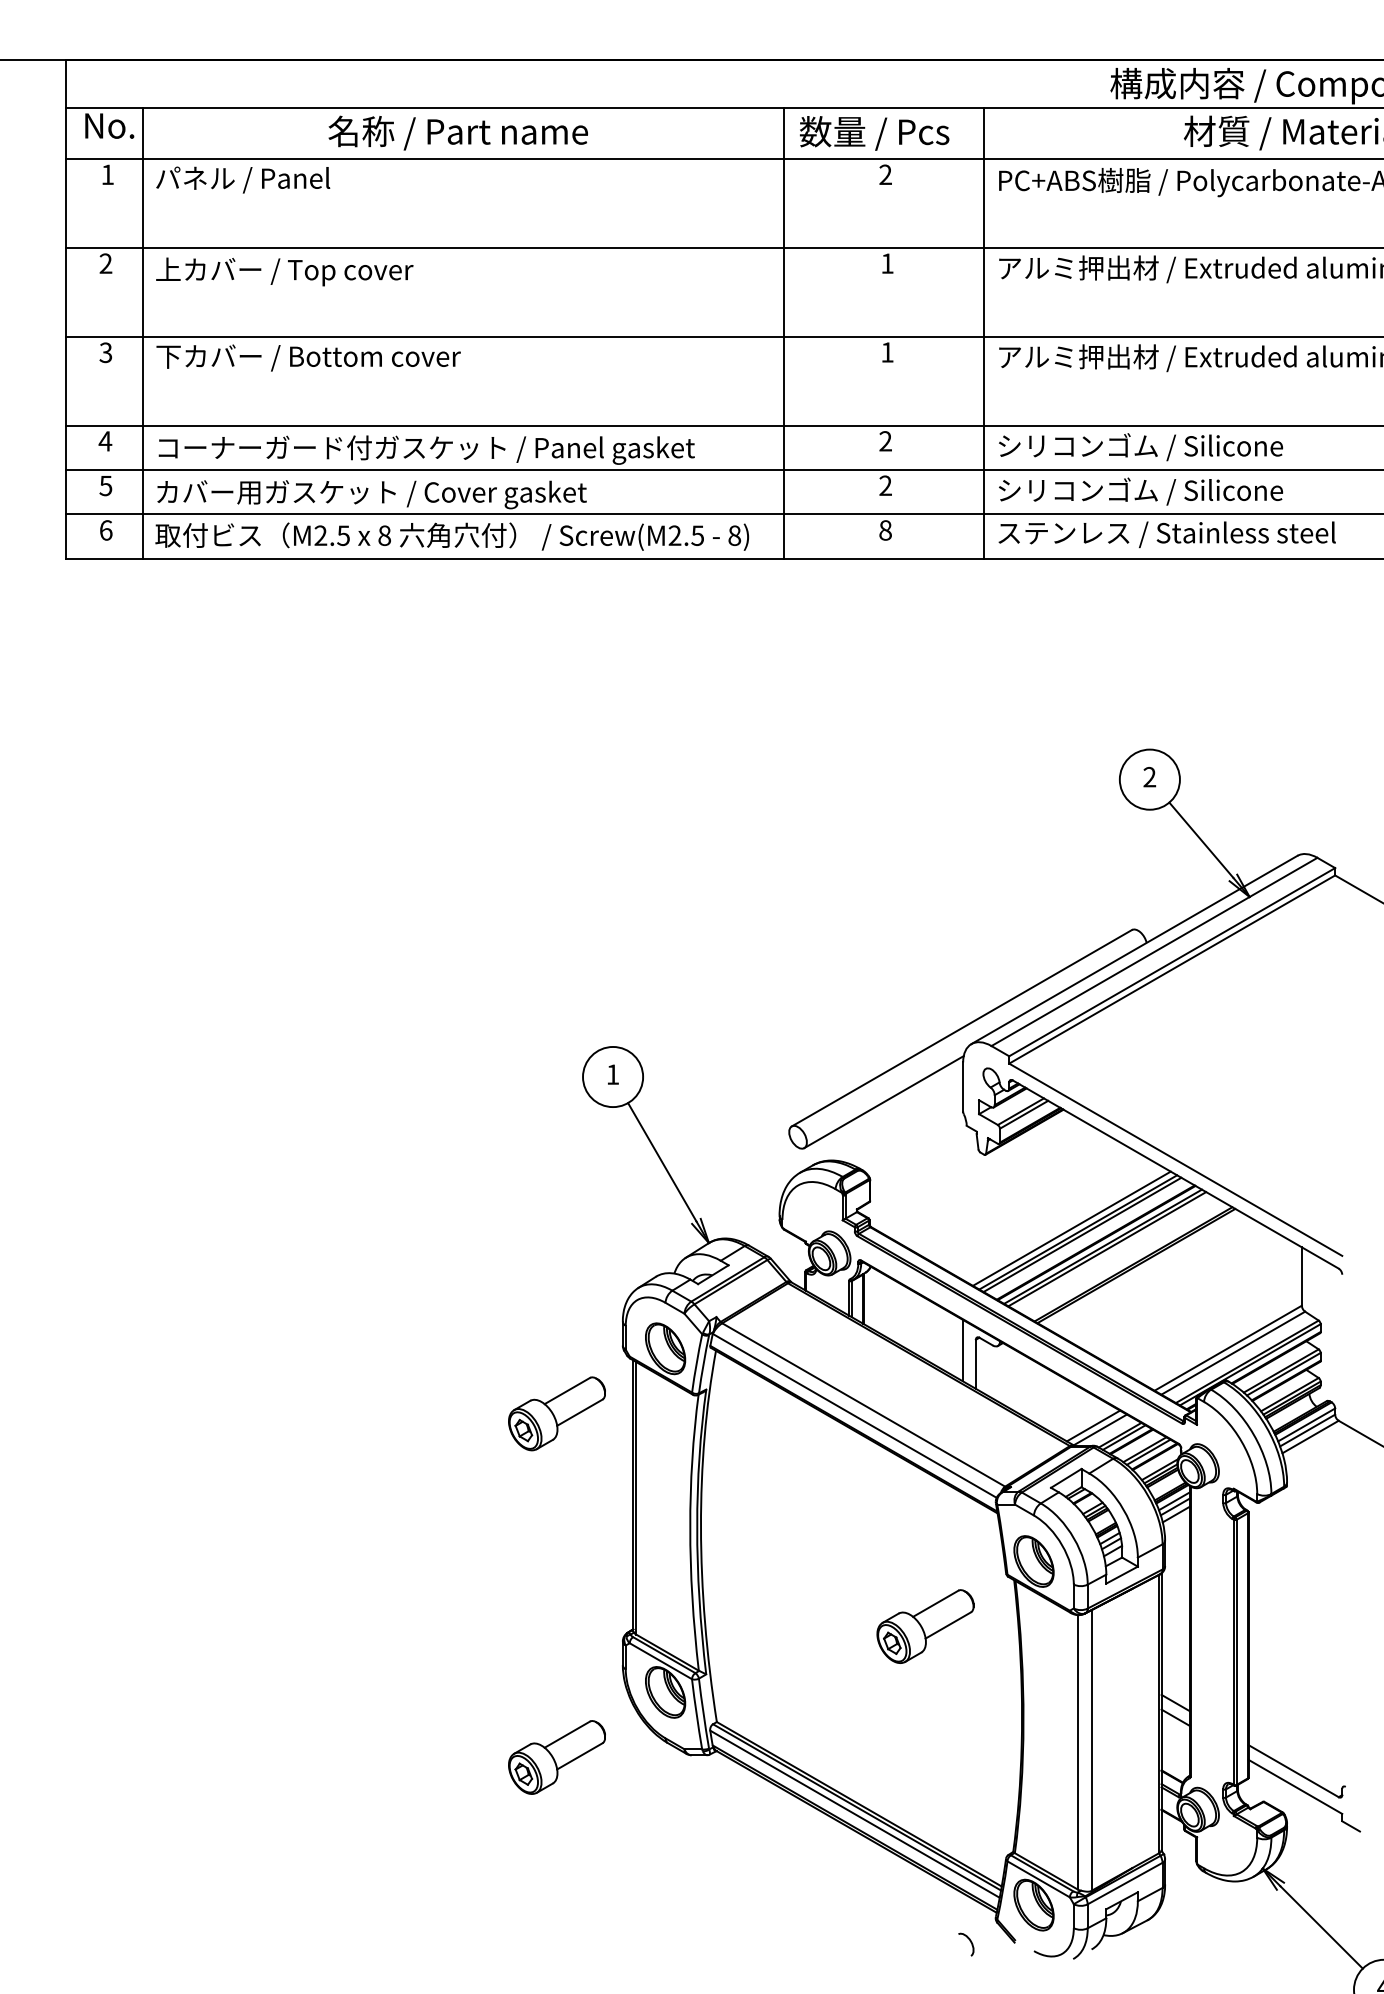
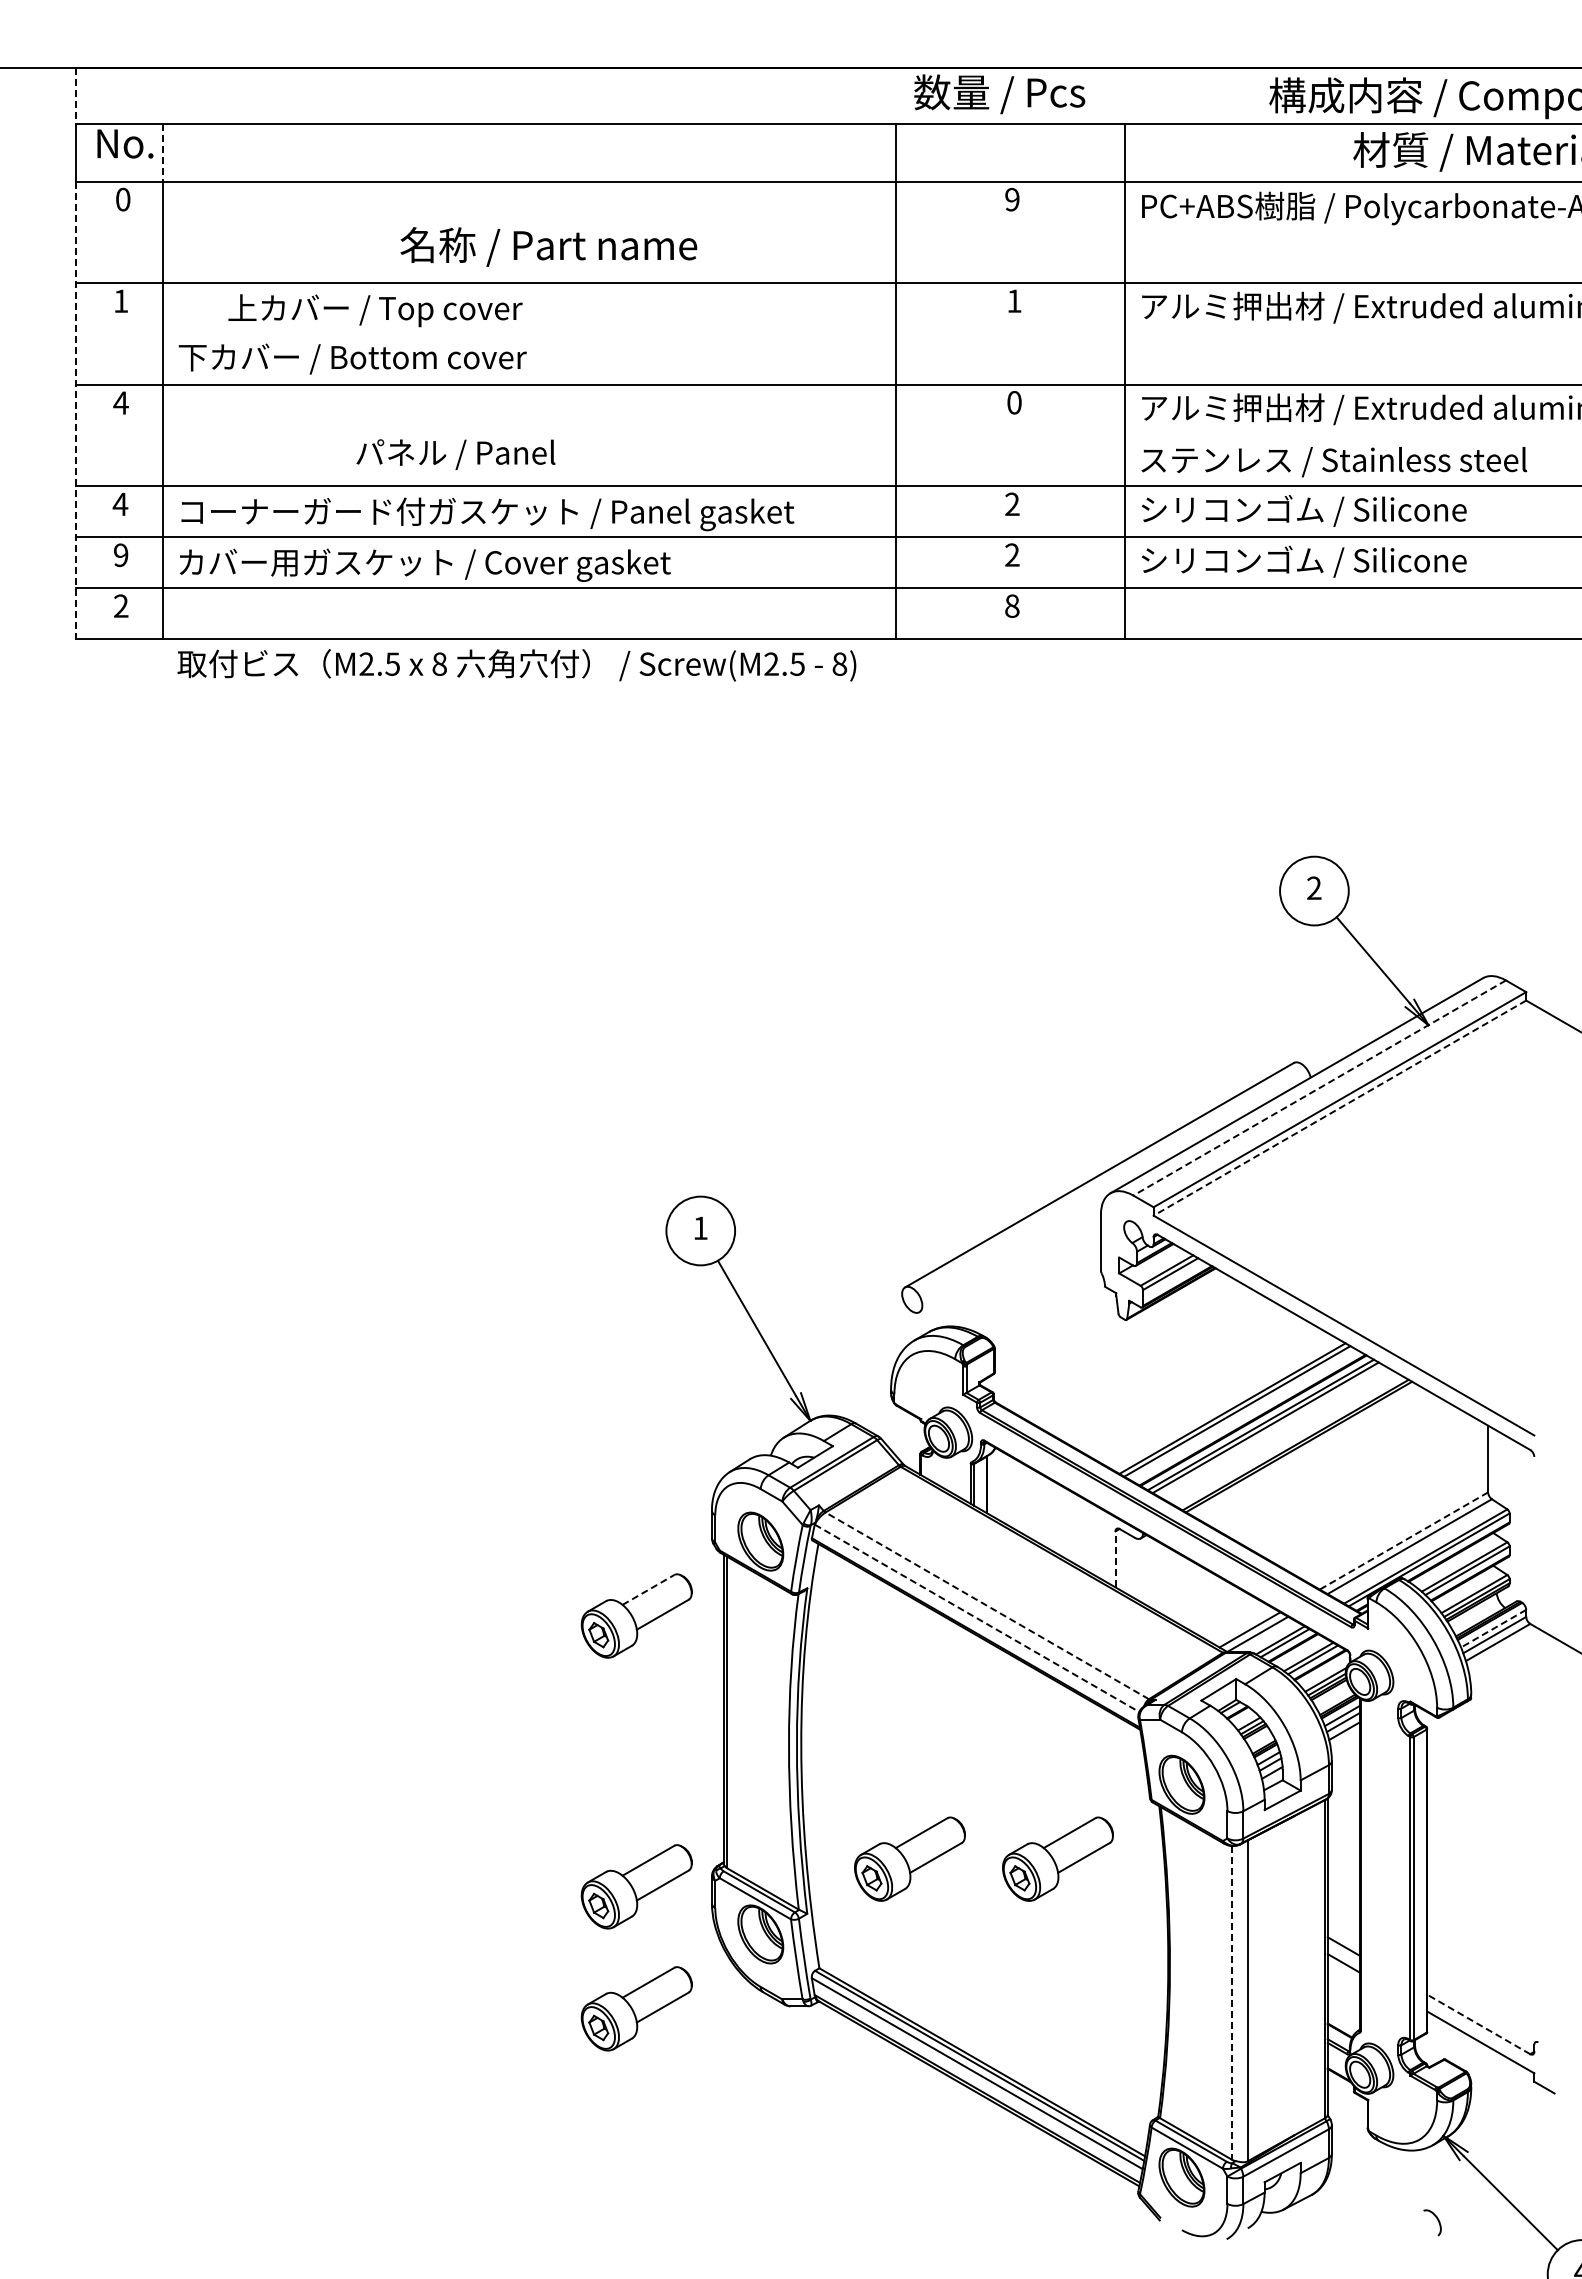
line: (66, 84) -> (75, 96), solid -> dashed
text: (457, 132) -> (548, 246), moved
line: (142, 133) -> (162, 152), solid -> dashed
text: (874, 133) -> (999, 94), moved
text: (108, 174) -> (123, 199), 1 -> 0
text: (885, 174) -> (1012, 199), 2 -> 9
text: (242, 179) -> (455, 454), moved
text: (106, 263) -> (121, 300), 2 -> 1
text: (284, 271) -> (375, 310), moved
text: (105, 352) -> (120, 402), 3 -> 4
text: (887, 352) -> (1014, 402), 1 -> 0
text: (308, 357) -> (352, 358), moved
line: (66, 359) -> (75, 410), solid -> dashed
text: (105, 485) -> (120, 554), 5 -> 9
text: (106, 529) -> (121, 605), 6 -> 2
text: (1167, 535) -> (1334, 462), moved
text: (451, 536) -> (516, 665), moved
line: (1154, 952) -> (1319, 1088), solid -> dashed
line: (1171, 969) -> (1339, 1108), solid -> dashed
line: (884, 1101) -> (1010, 1259), removed
line: (1072, 1228) -> (1225, 1404), removed
line: (1227, 1348) -> (1403, 1541), solid -> dashed
line: (962, 1350) -> (1100, 1543), removed
line: (975, 1363) -> (1115, 1558), solid -> dashed
line: (567, 1390) -> (648, 1589), solid -> dashed
line: (863, 1404) -> (987, 1605), solid -> dashed
line: (855, 1416) -> (977, 1618), solid -> dashed
line: (1306, 1424) -> (1493, 1628), solid -> dashed
part: (795, 1625) -> (909, 1858), added
part: (556, 1650) -> (636, 1886), added
line: (1077, 1751) -> (1231, 2002), solid -> dashed
line: (1293, 1771) -> (1478, 2024), solid -> dashed
curve: (970, 1942) -> (1437, 2220), moved

